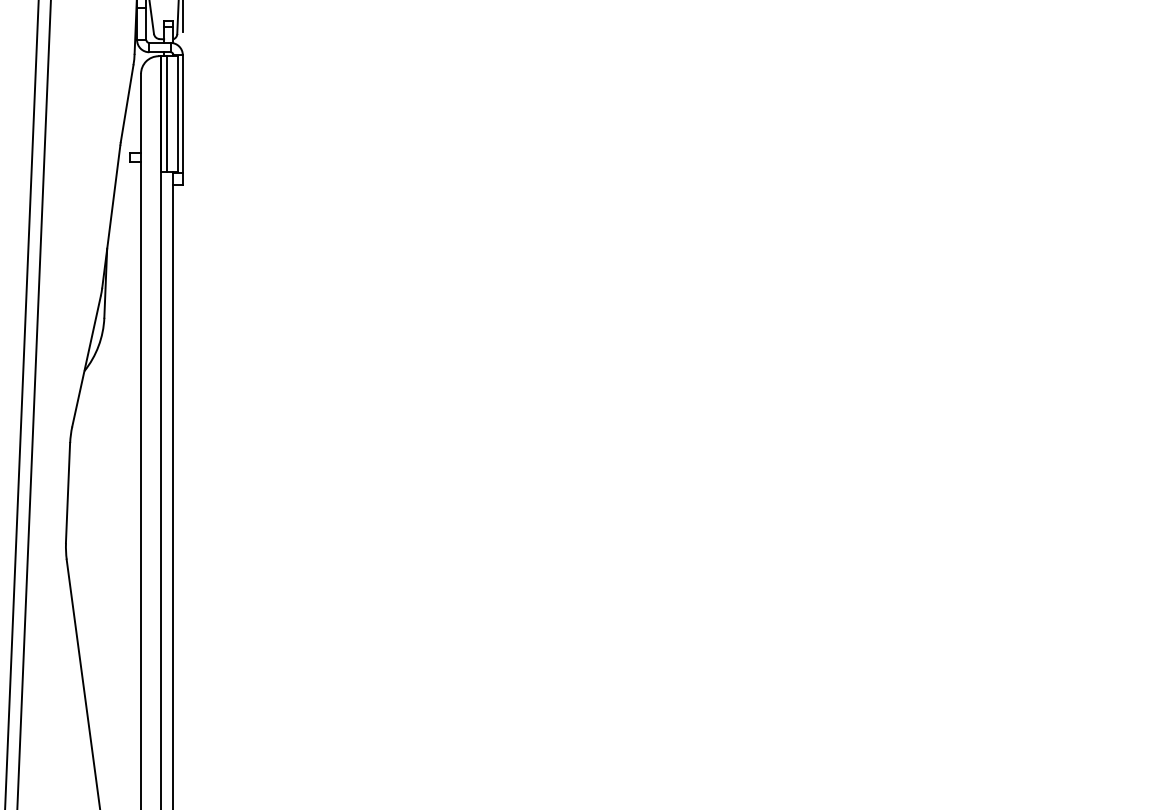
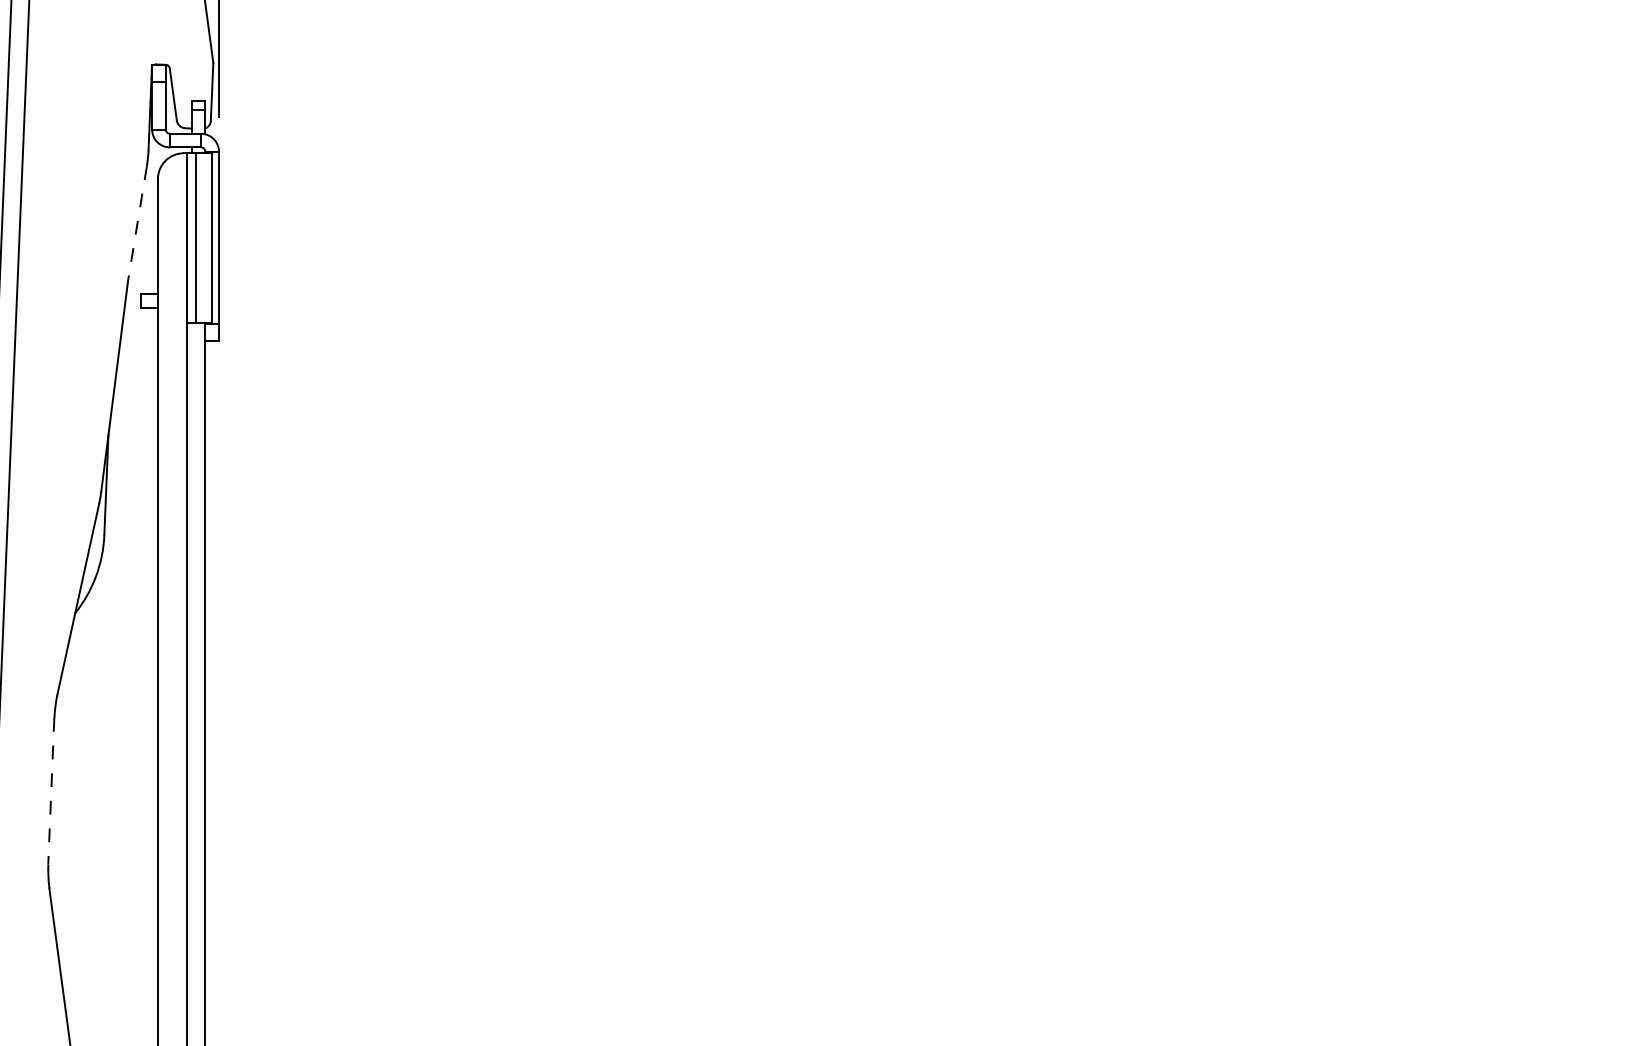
line: (127, 104) -> (138, 223), solid -> dashed
line: (68, 493) -> (51, 791), solid -> dashed

